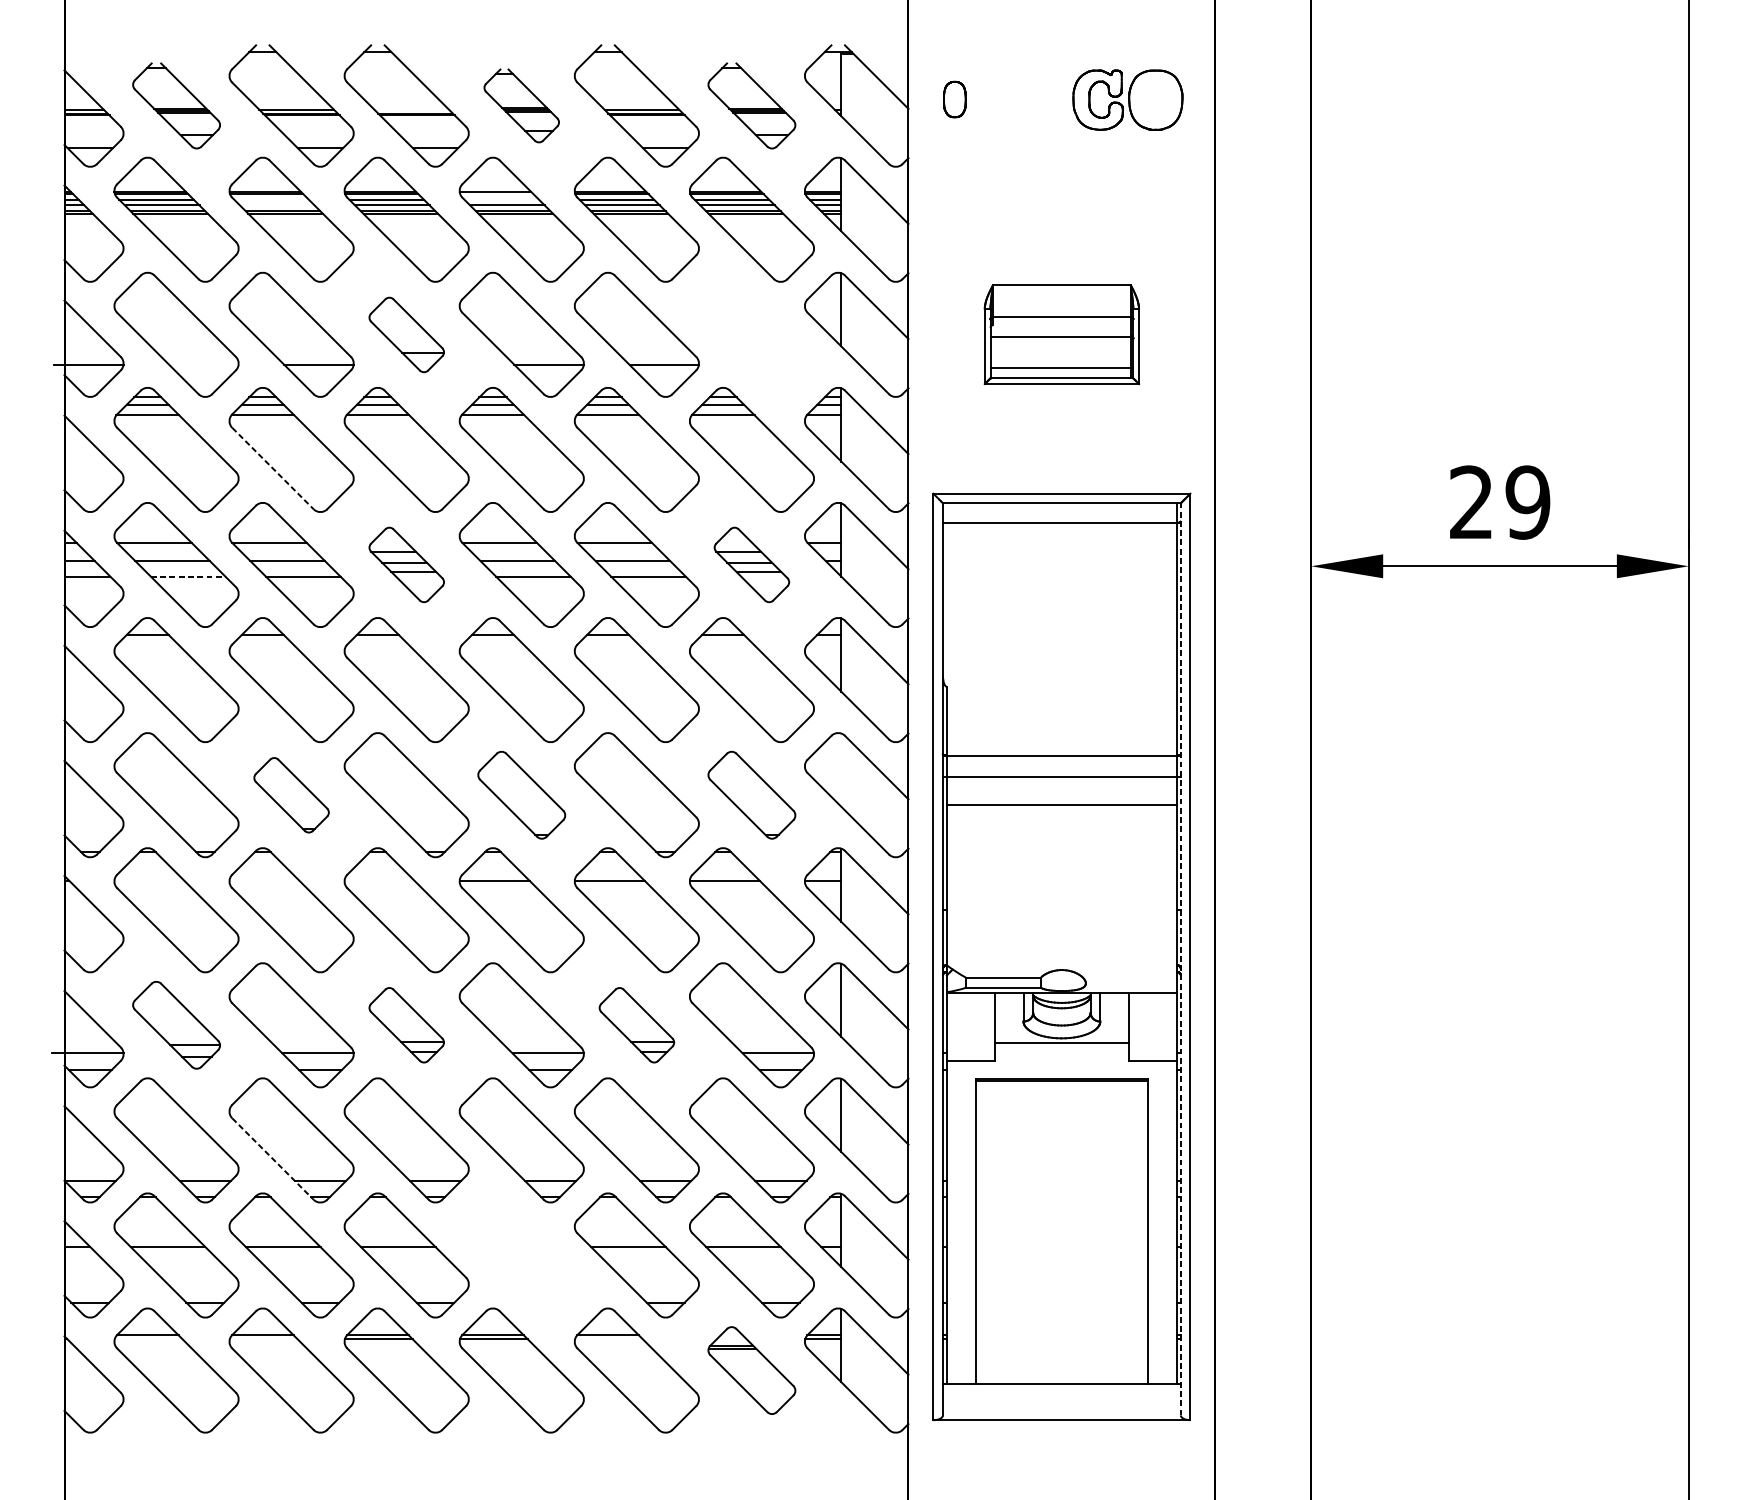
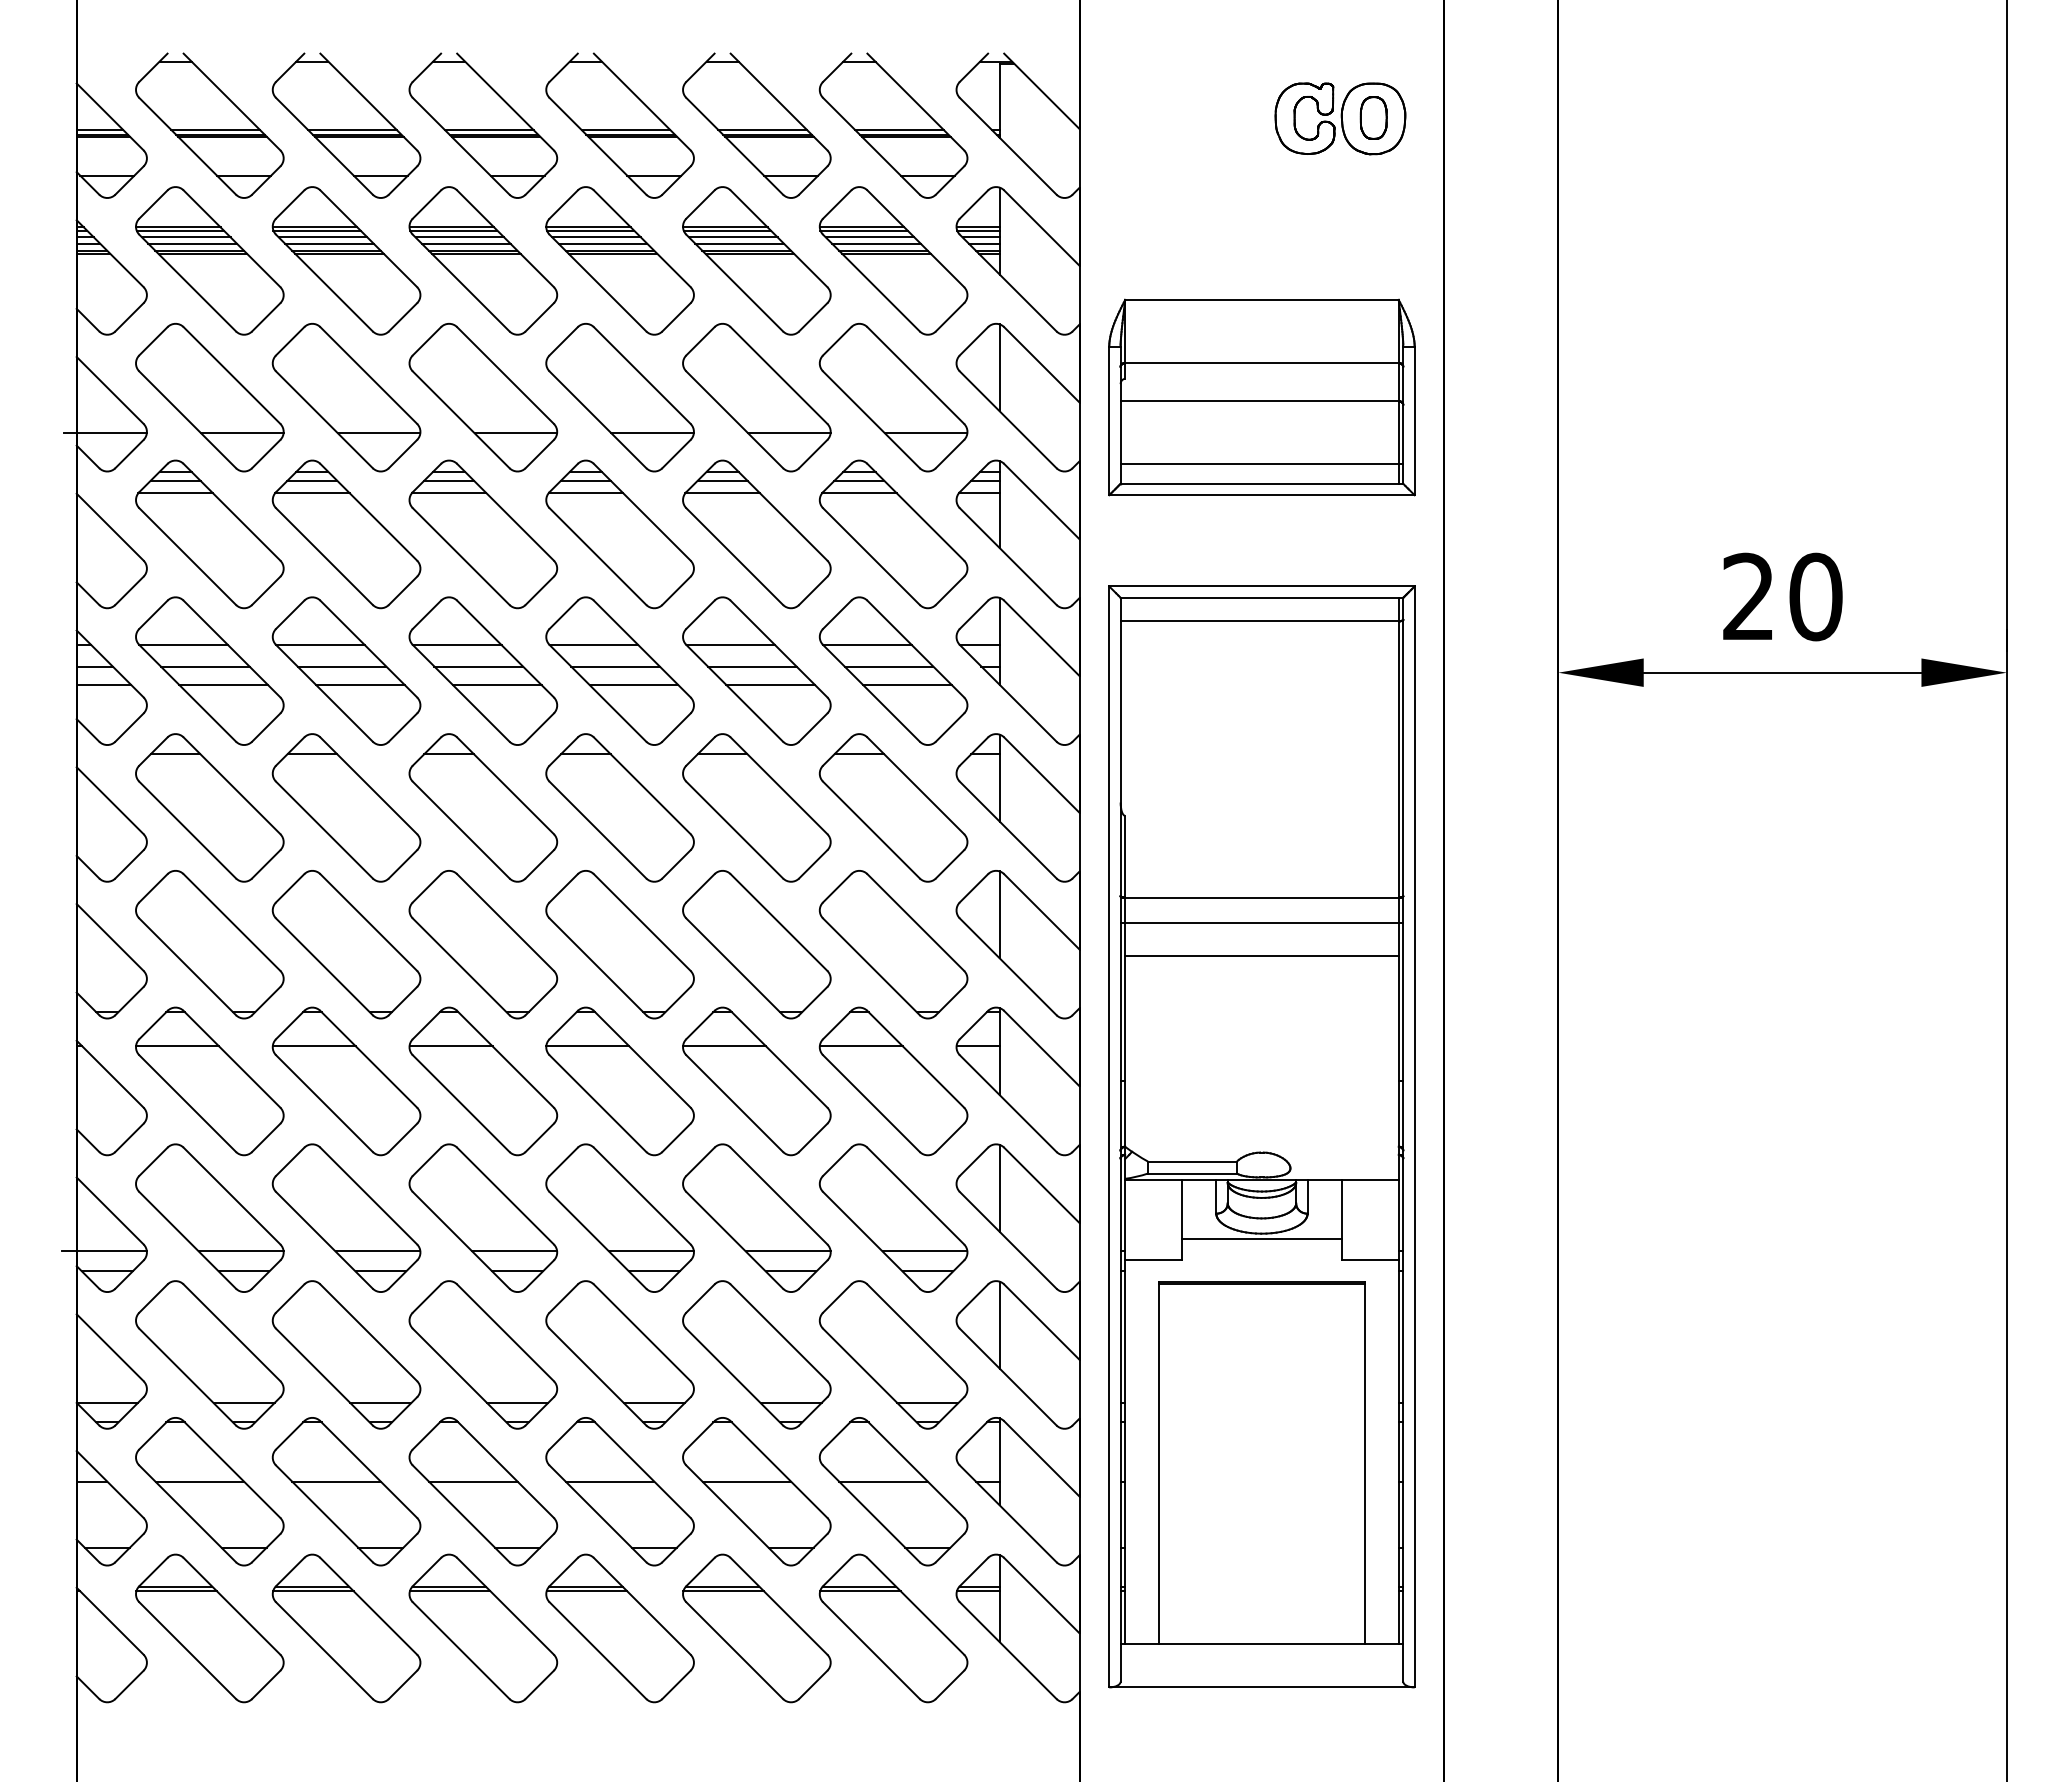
part: (954, 99) -> (1373, 117), moved
part: (176, 105) -> (209, 125), size x1.43
part: (521, 105) -> (619, 125), size x1.67
part: (751, 105) -> (893, 125), size x1.43
line: (411, 110) -> (488, 130), added
line: (496, 194) -> (590, 230), added
line: (271, 200) -> (322, 237), added
line: (501, 200) -> (596, 237), added
line: (277, 205) -> (329, 243), added
part: (406, 334) -> (483, 397), size x1.67
part: (751, 334) -> (893, 397), added
part: (1061, 334) -> (1261, 397), size x1.67
line: (204, 365) -> (242, 433), added
line: (273, 468) -> (324, 556), dashed -> solid
text: (1527, 502) -> (1815, 596), 29 -> 20
part: (406, 564) -> (483, 670), size x1.67
part: (751, 564) -> (893, 670), size x1.67
line: (188, 577) -> (224, 685), dashed -> solid
line: (841, 769) -> (999, 914), added
part: (291, 795) -> (346, 944), size x1.67
part: (521, 795) -> (619, 944), size x1.43
part: (751, 795) -> (893, 944), size x1.43
line: (149, 880) -> (177, 1046), added
line: (263, 880) -> (313, 1046), added
line: (379, 880) -> (450, 1046), added
line: (1181, 959) -> (1403, 1139), dashed -> solid
part: (176, 1024) -> (209, 1217), size x1.43
part: (406, 1024) -> (483, 1217), size x1.67
part: (636, 1024) -> (756, 1217), size x1.67
line: (273, 1159) -> (324, 1377), dashed -> solid
part: (521, 1255) -> (619, 1491), added
line: (148, 1339) -> (176, 1591), added
line: (263, 1339) -> (313, 1591), added
line: (608, 1339) -> (723, 1591), added
part: (751, 1370) -> (893, 1628), size x1.43

